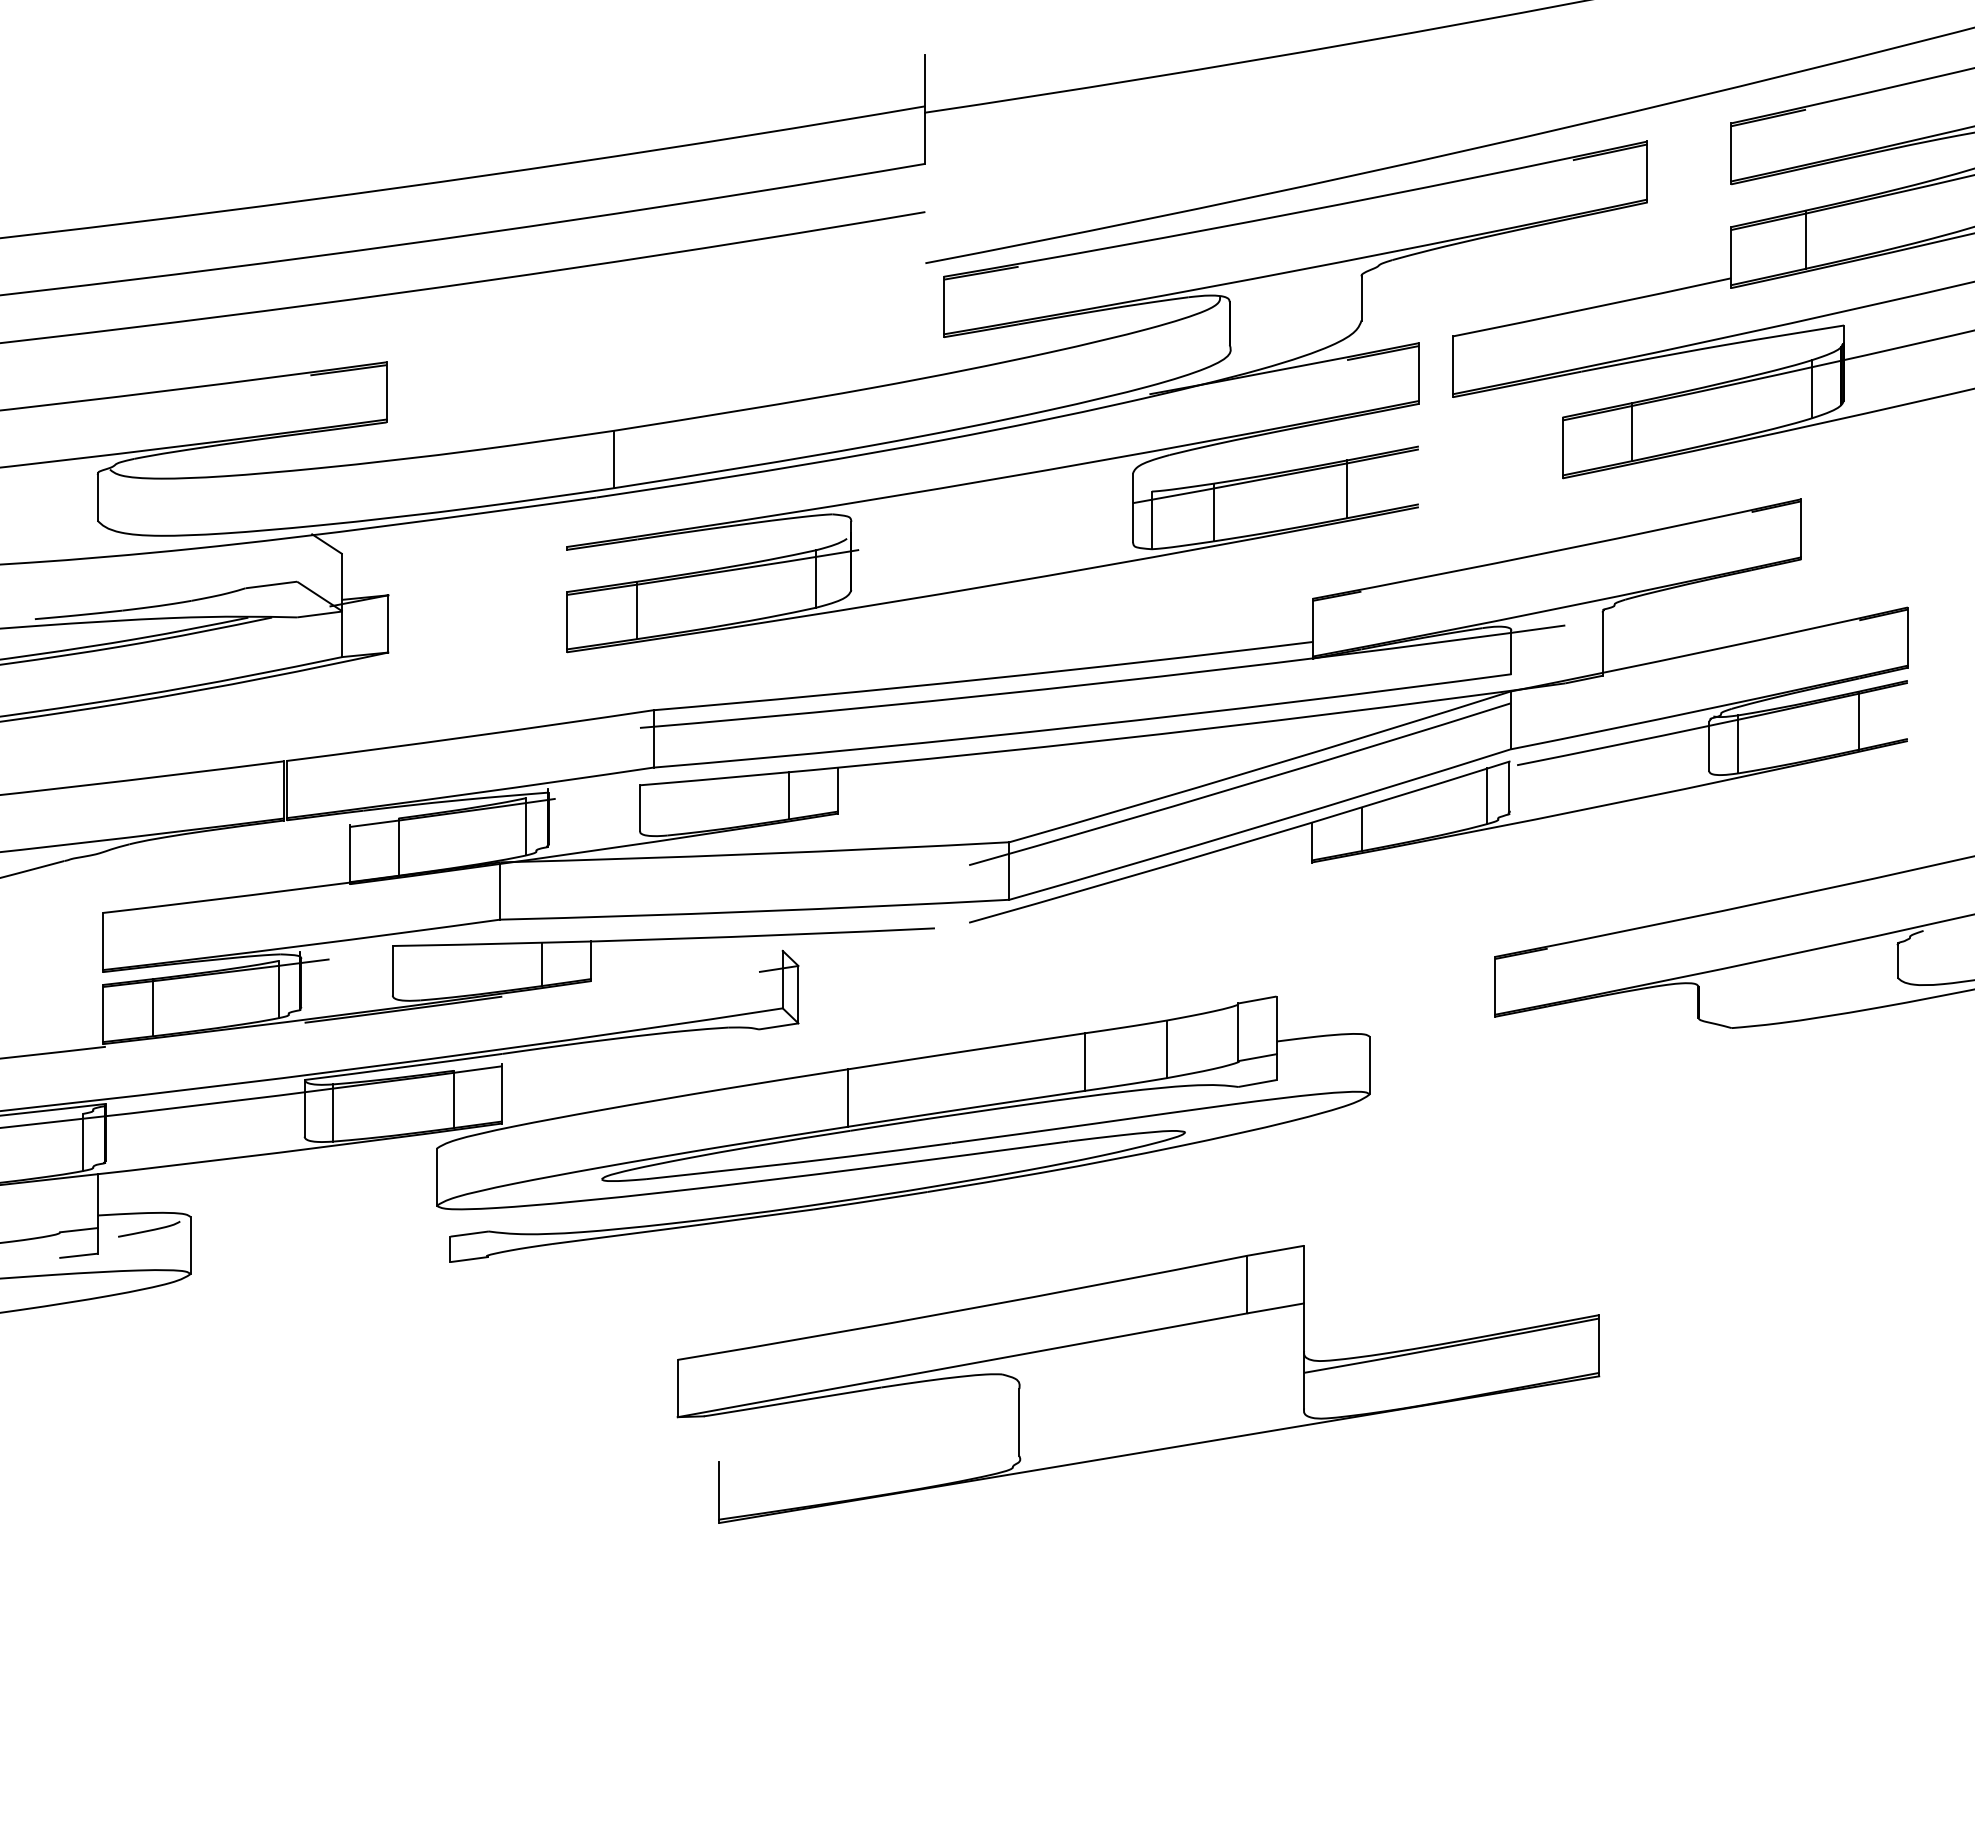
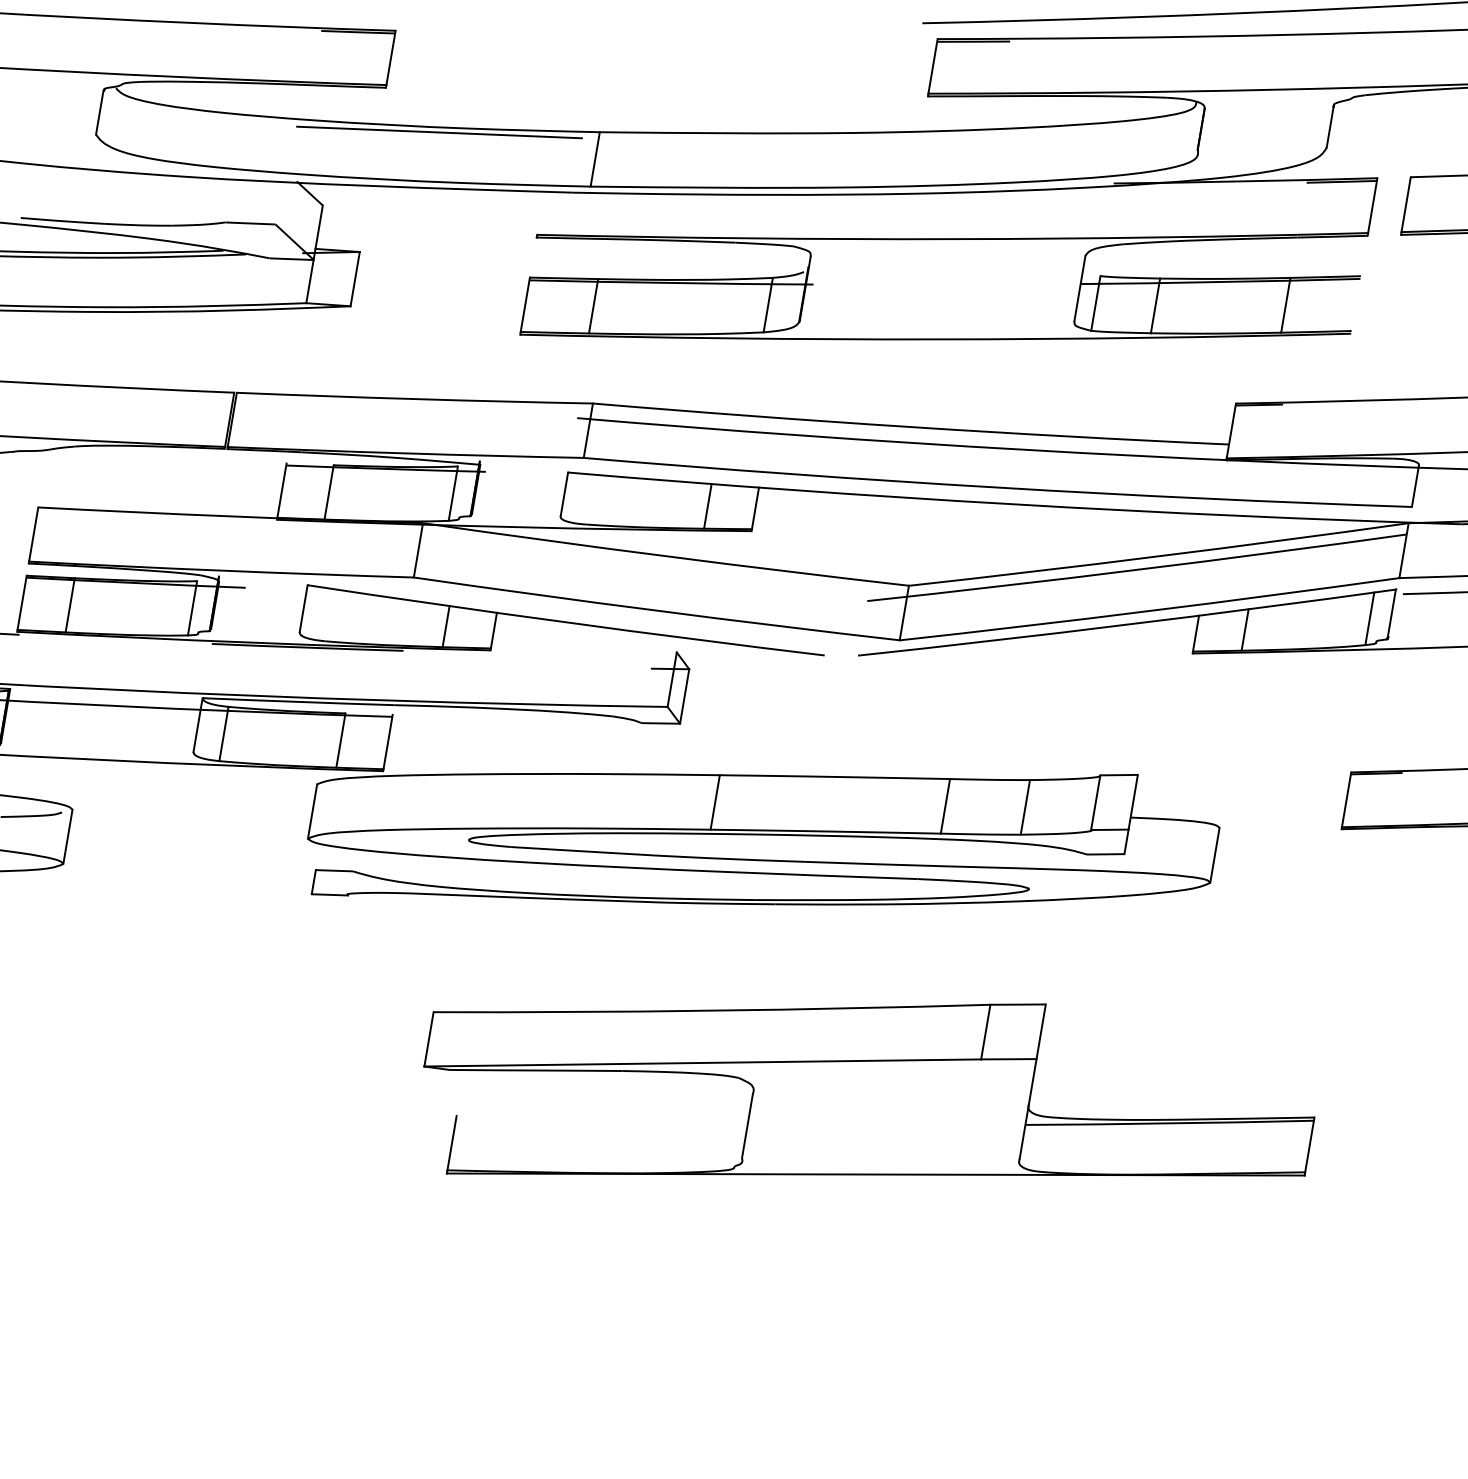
line: (449, 458) -> (439, 132), added
part: (1138, 1384) -> (866, 1109), moved

